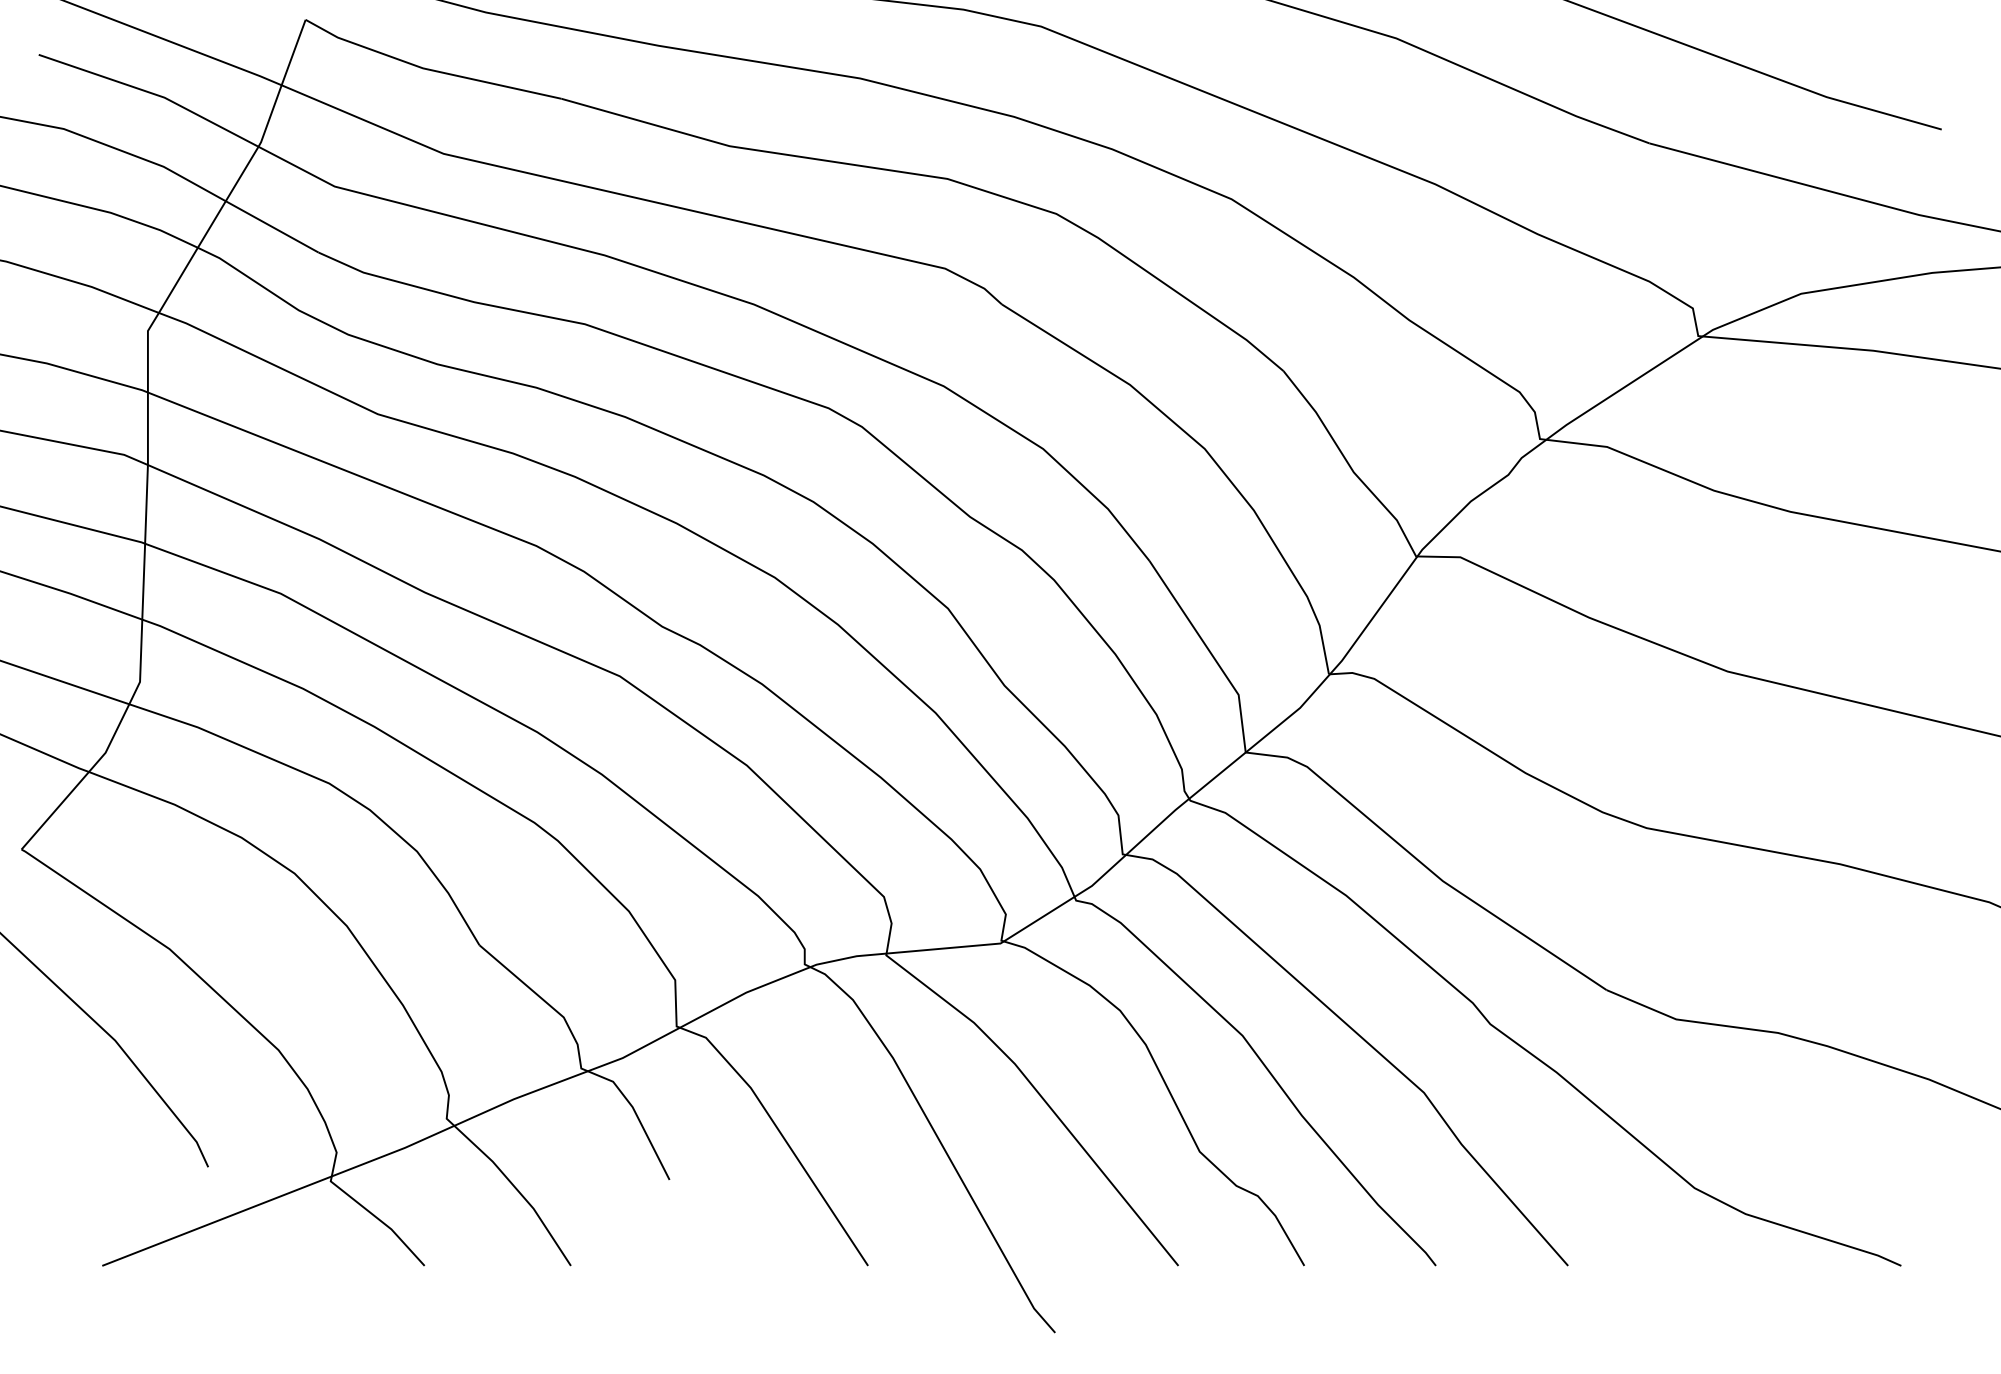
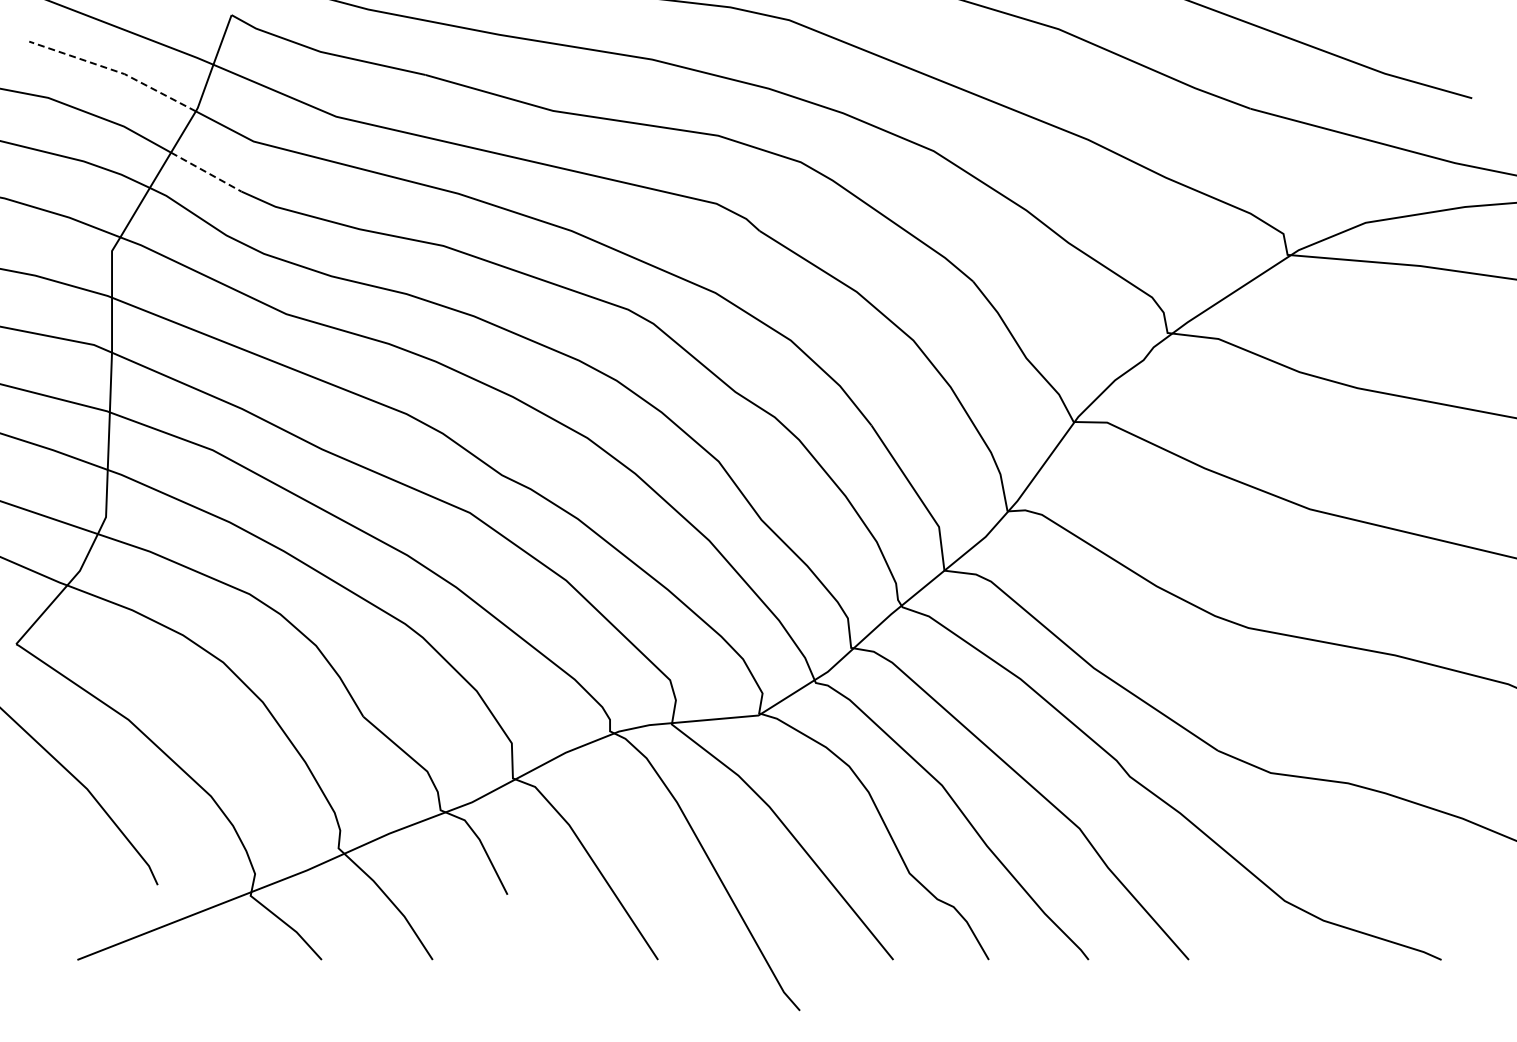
line: (152, 92) -> (115, 70), solid -> dashed
line: (272, 227) -> (206, 172), solid -> dashed

